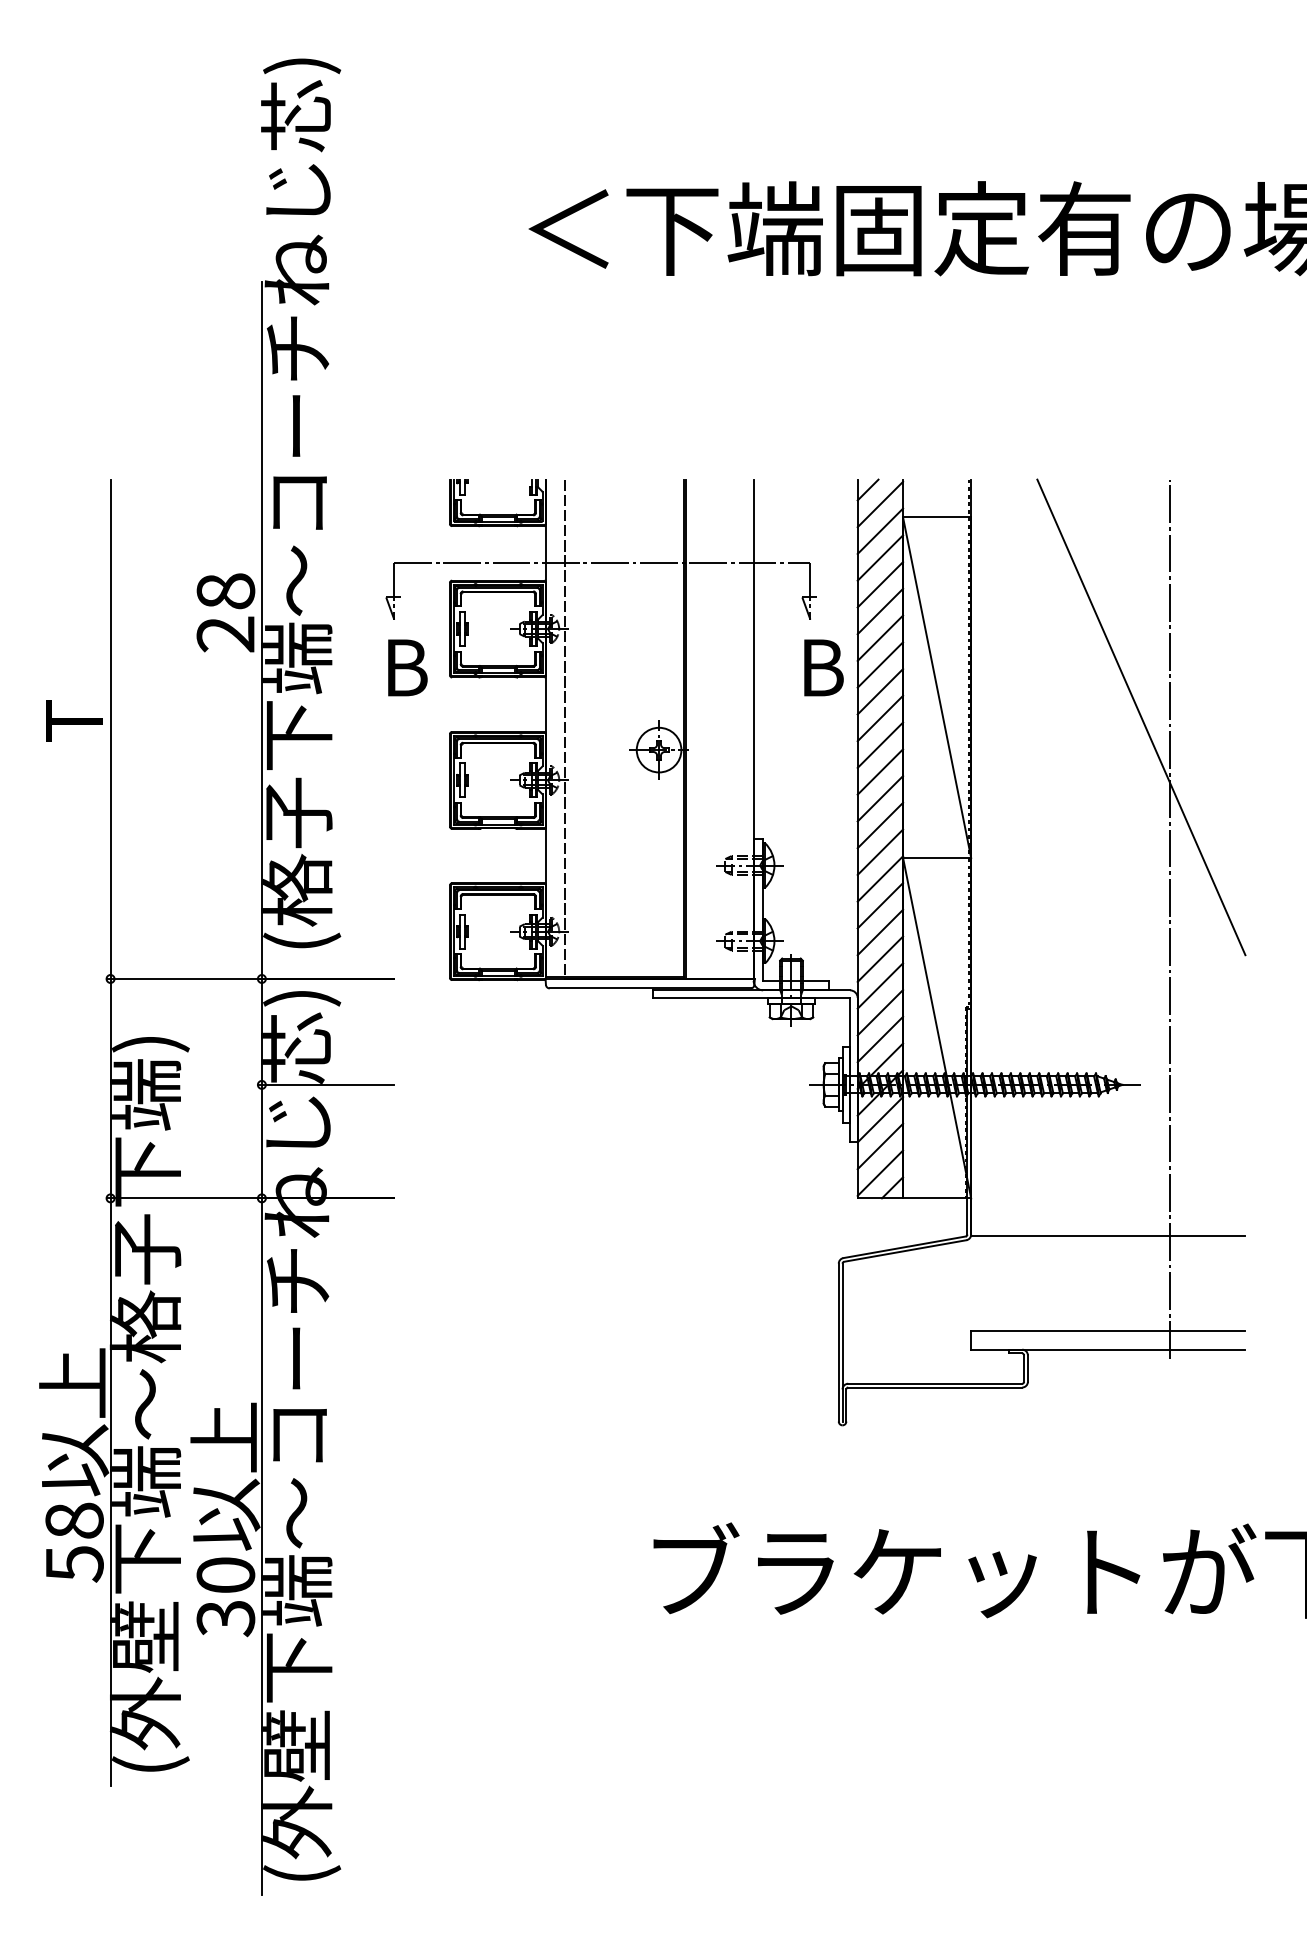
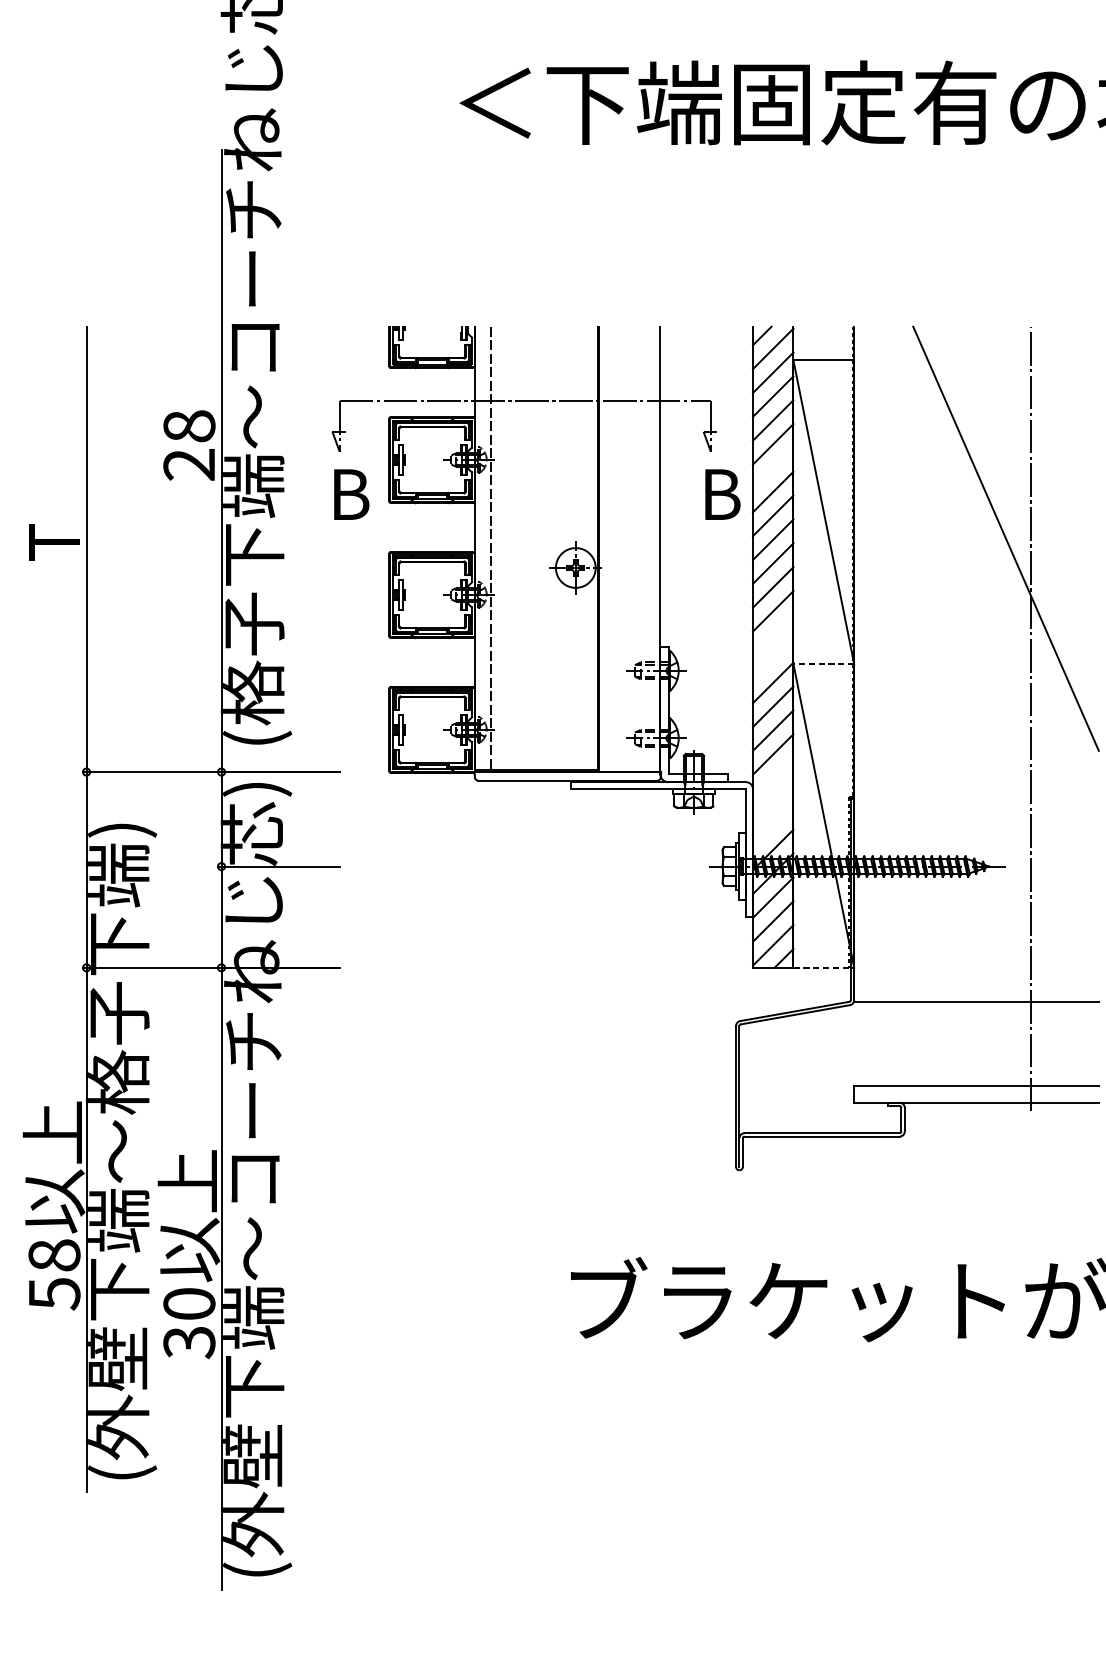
line: (880, 637) -> (773, 467), removed
line: (880, 825) -> (773, 635), removed
line: (880, 851) -> (773, 658), removed
line: (936, 857) -> (823, 663), solid -> dashed
line: (880, 985) -> (773, 777), removed
line: (880, 1012) -> (773, 802), removed
line: (880, 1039) -> (773, 826), removed
line: (937, 1198) -> (824, 967), solid -> dashed

